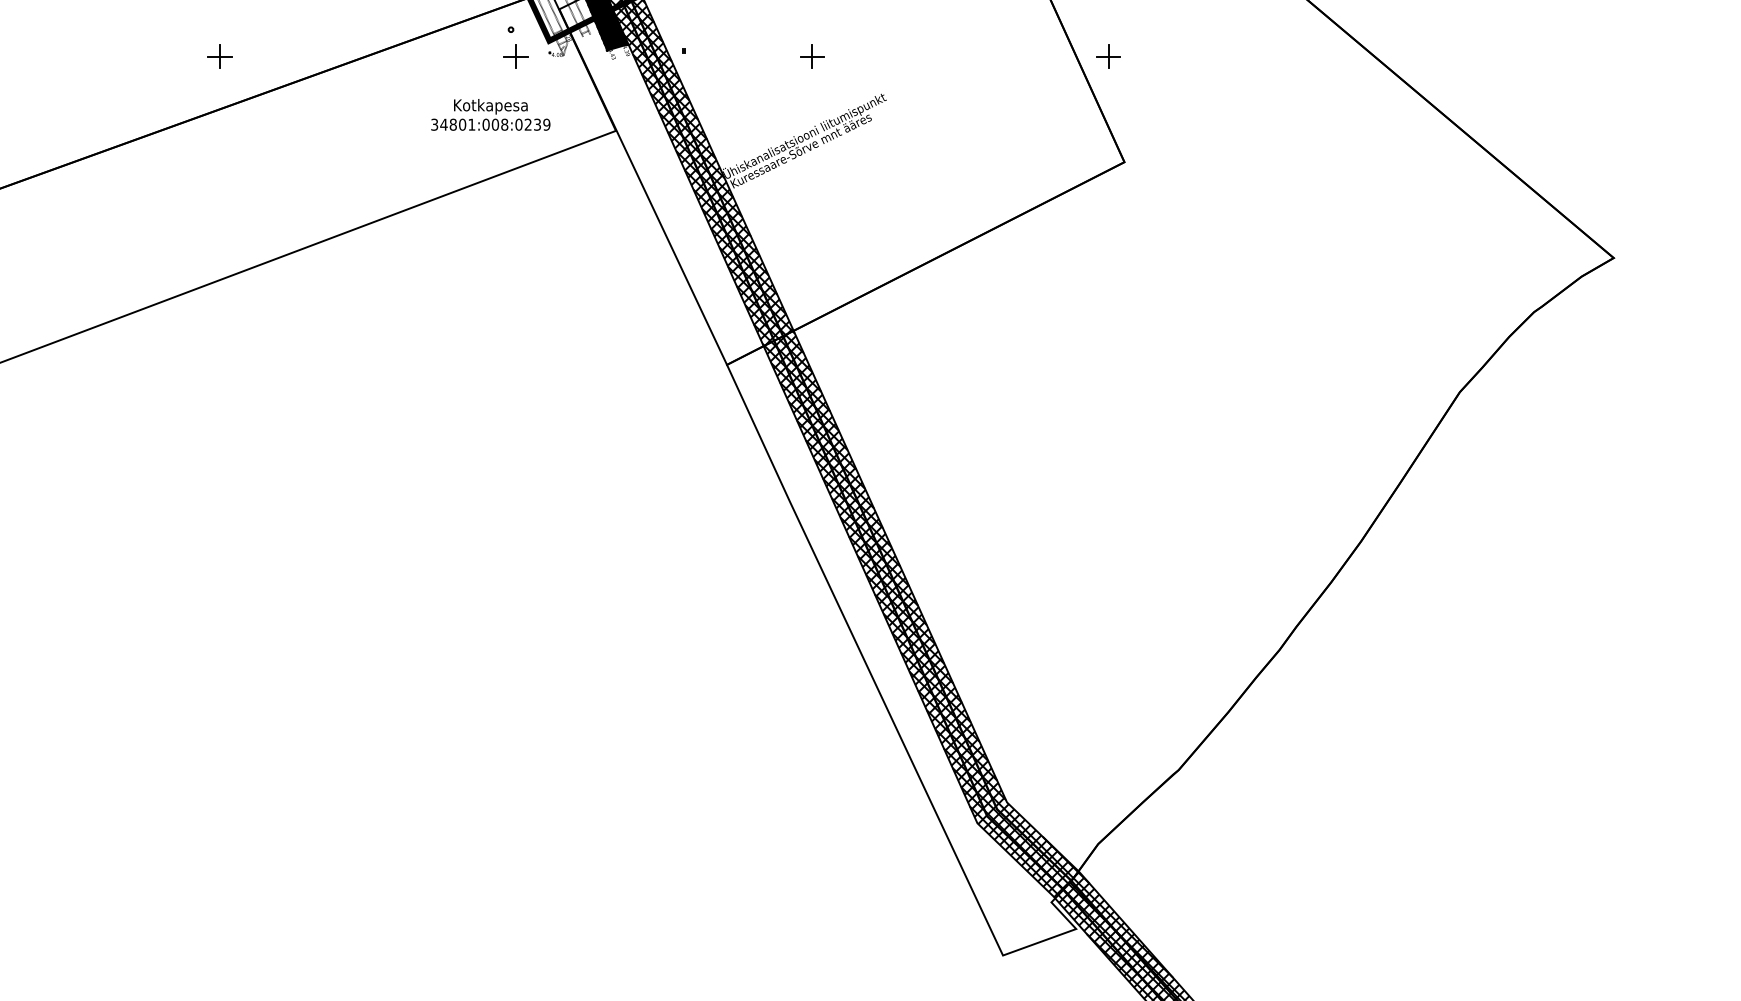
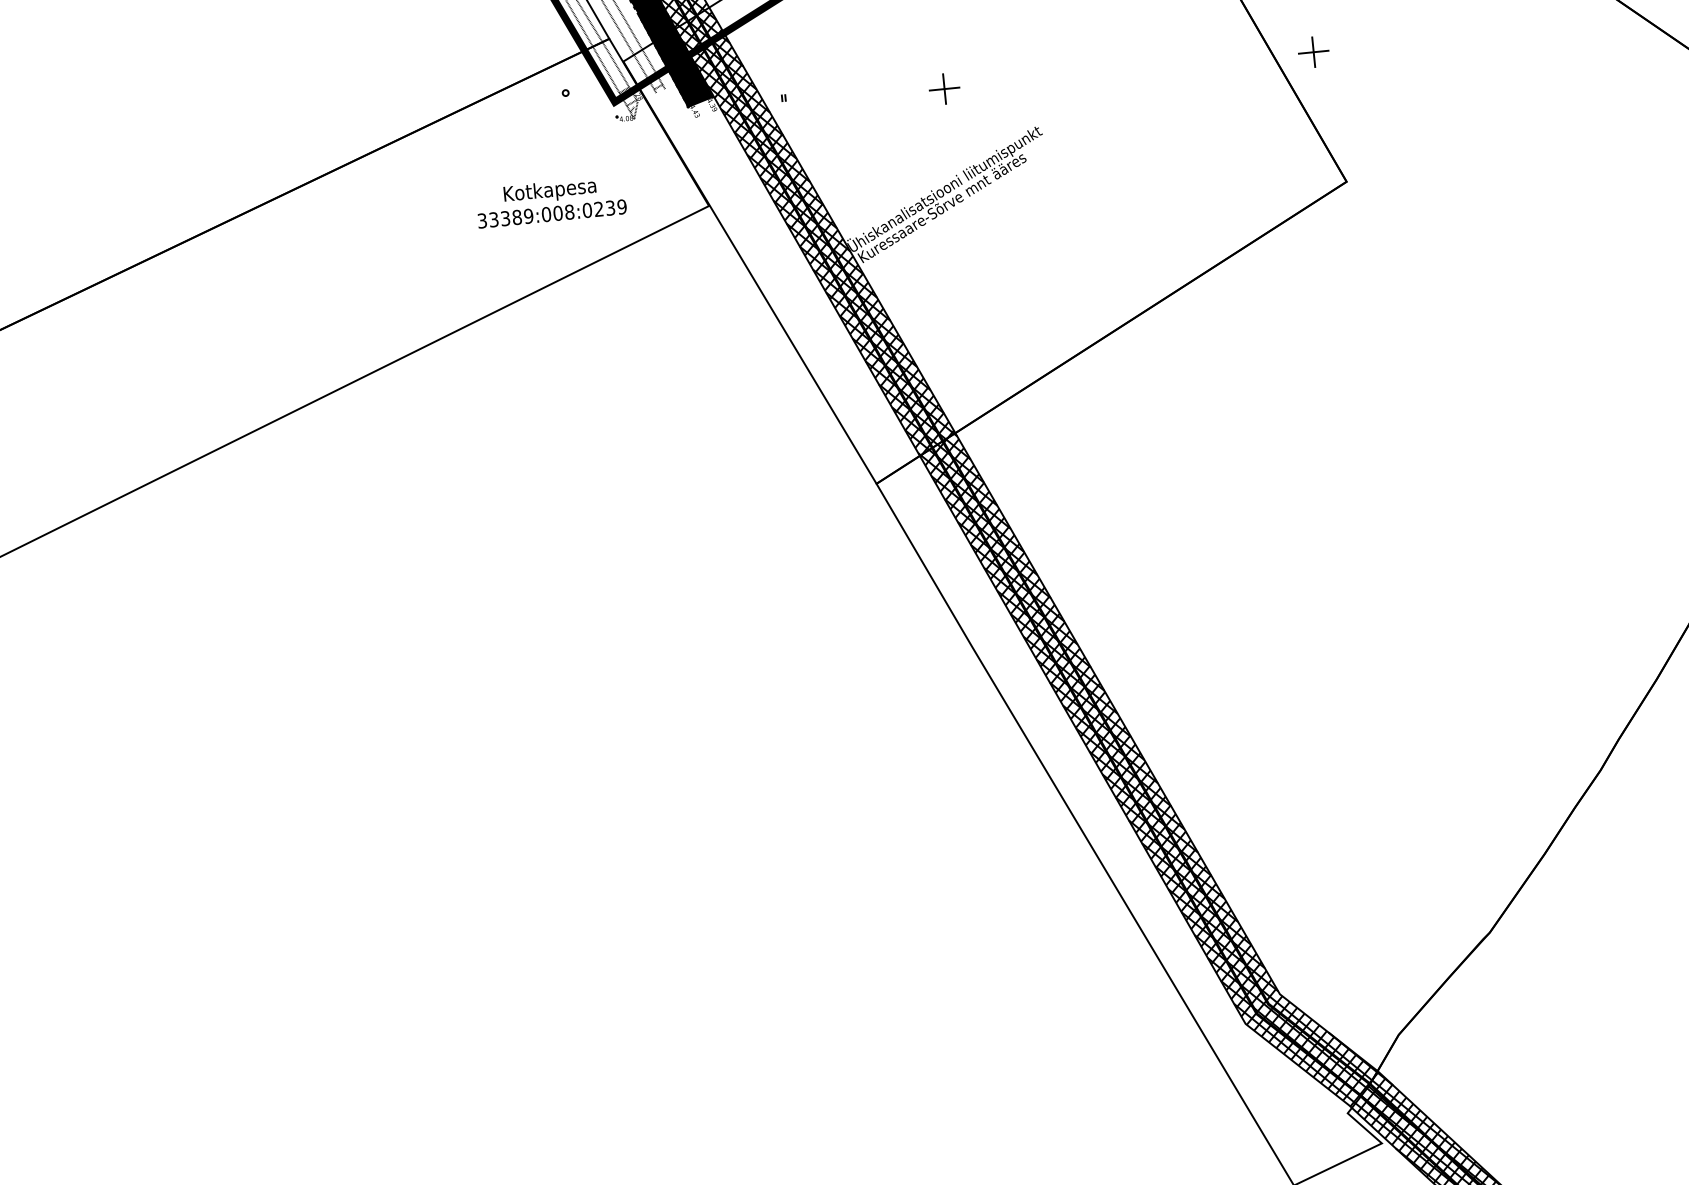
part: (219, 56) -> (205, 162), removed
part: (515, 56) -> (574, 125), removed
text: (457, 124) -> (510, 217), 34801:008:0239 -> 33389:008:0239

